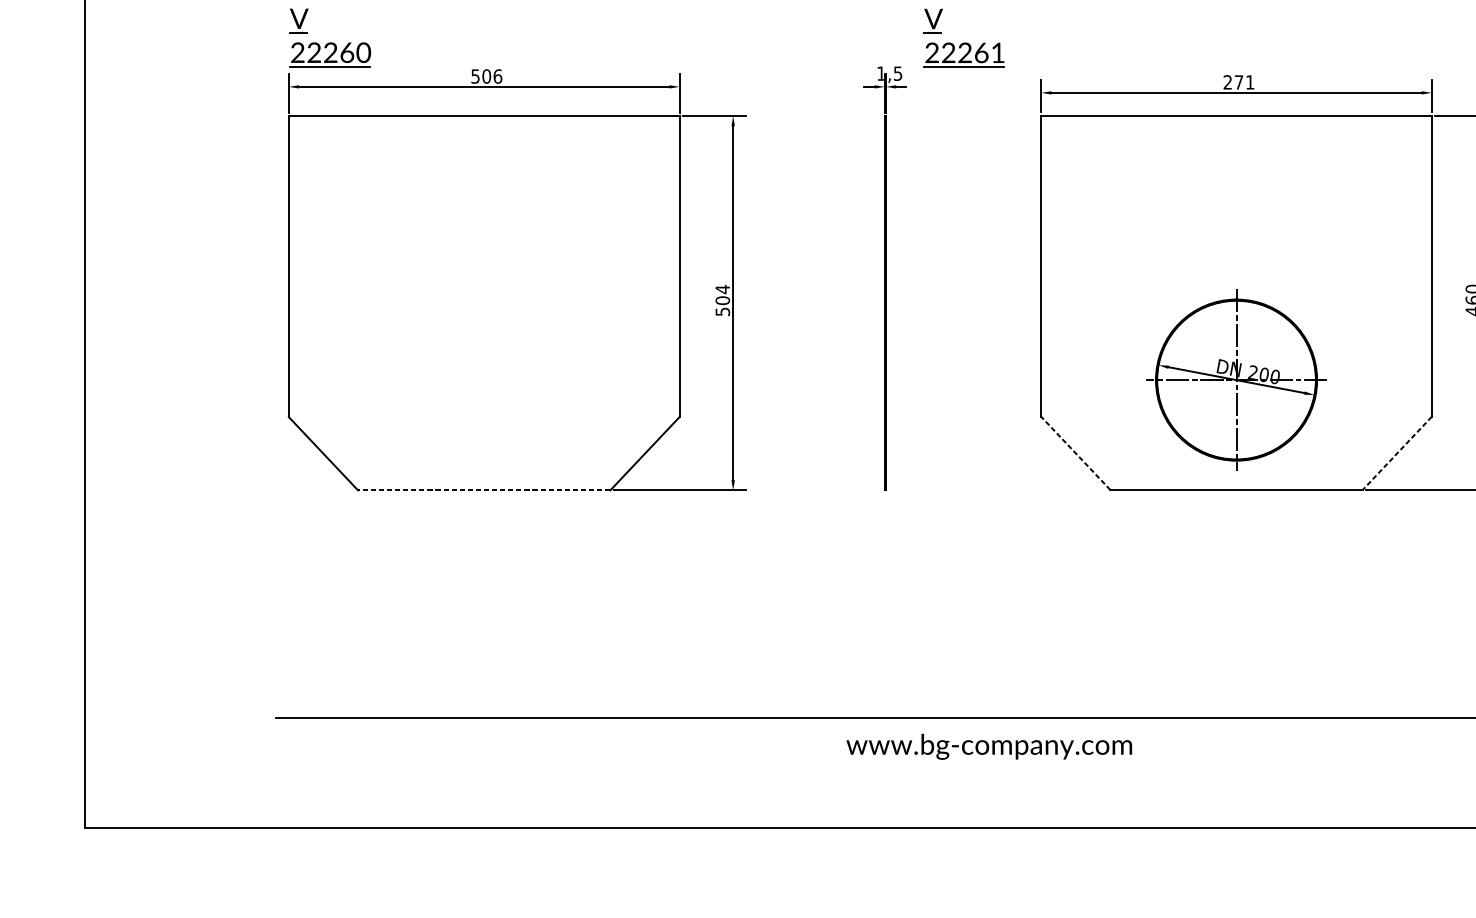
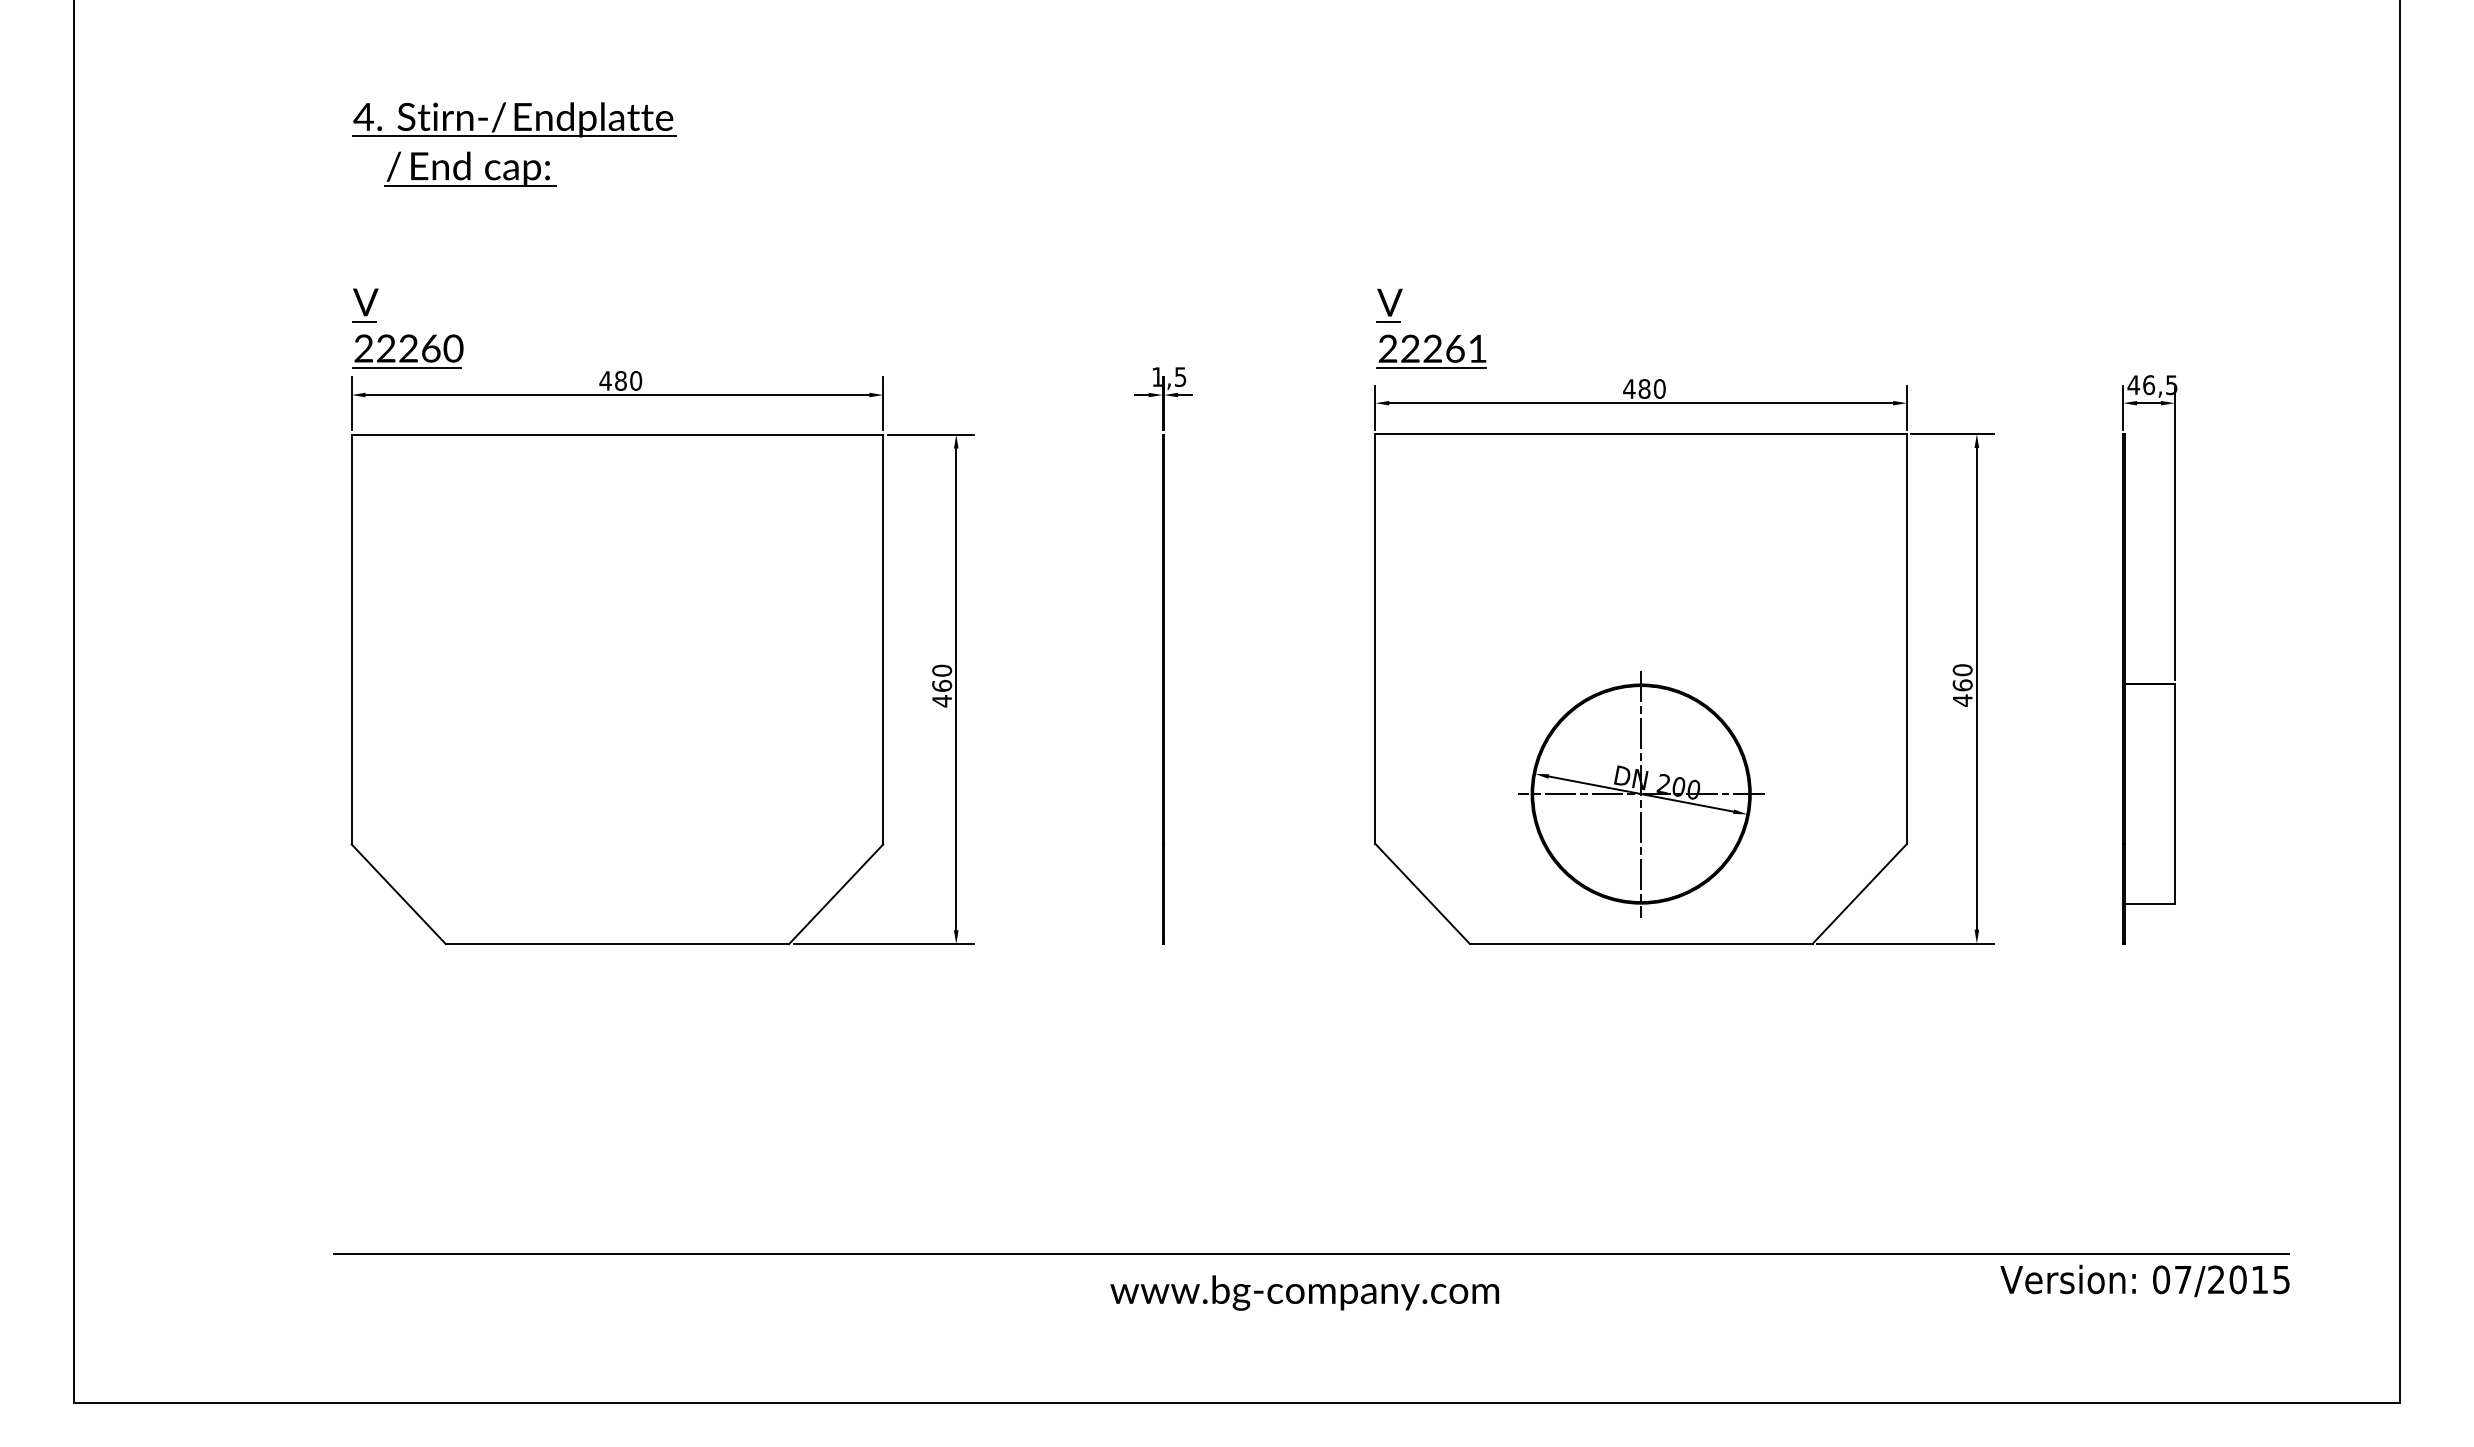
part: (964, 37) -> (1431, 328), moved
text: (486, 76) -> (620, 380), 506 -> 480
text: (1238, 82) -> (1644, 388), 271 -> 480
text: (723, 300) -> (942, 685), 504 -> 460
line: (1075, 453) -> (1422, 893), dashed -> solid
line: (1396, 453) -> (1859, 893), dashed -> solid
line: (484, 490) -> (617, 944), dashed -> solid

